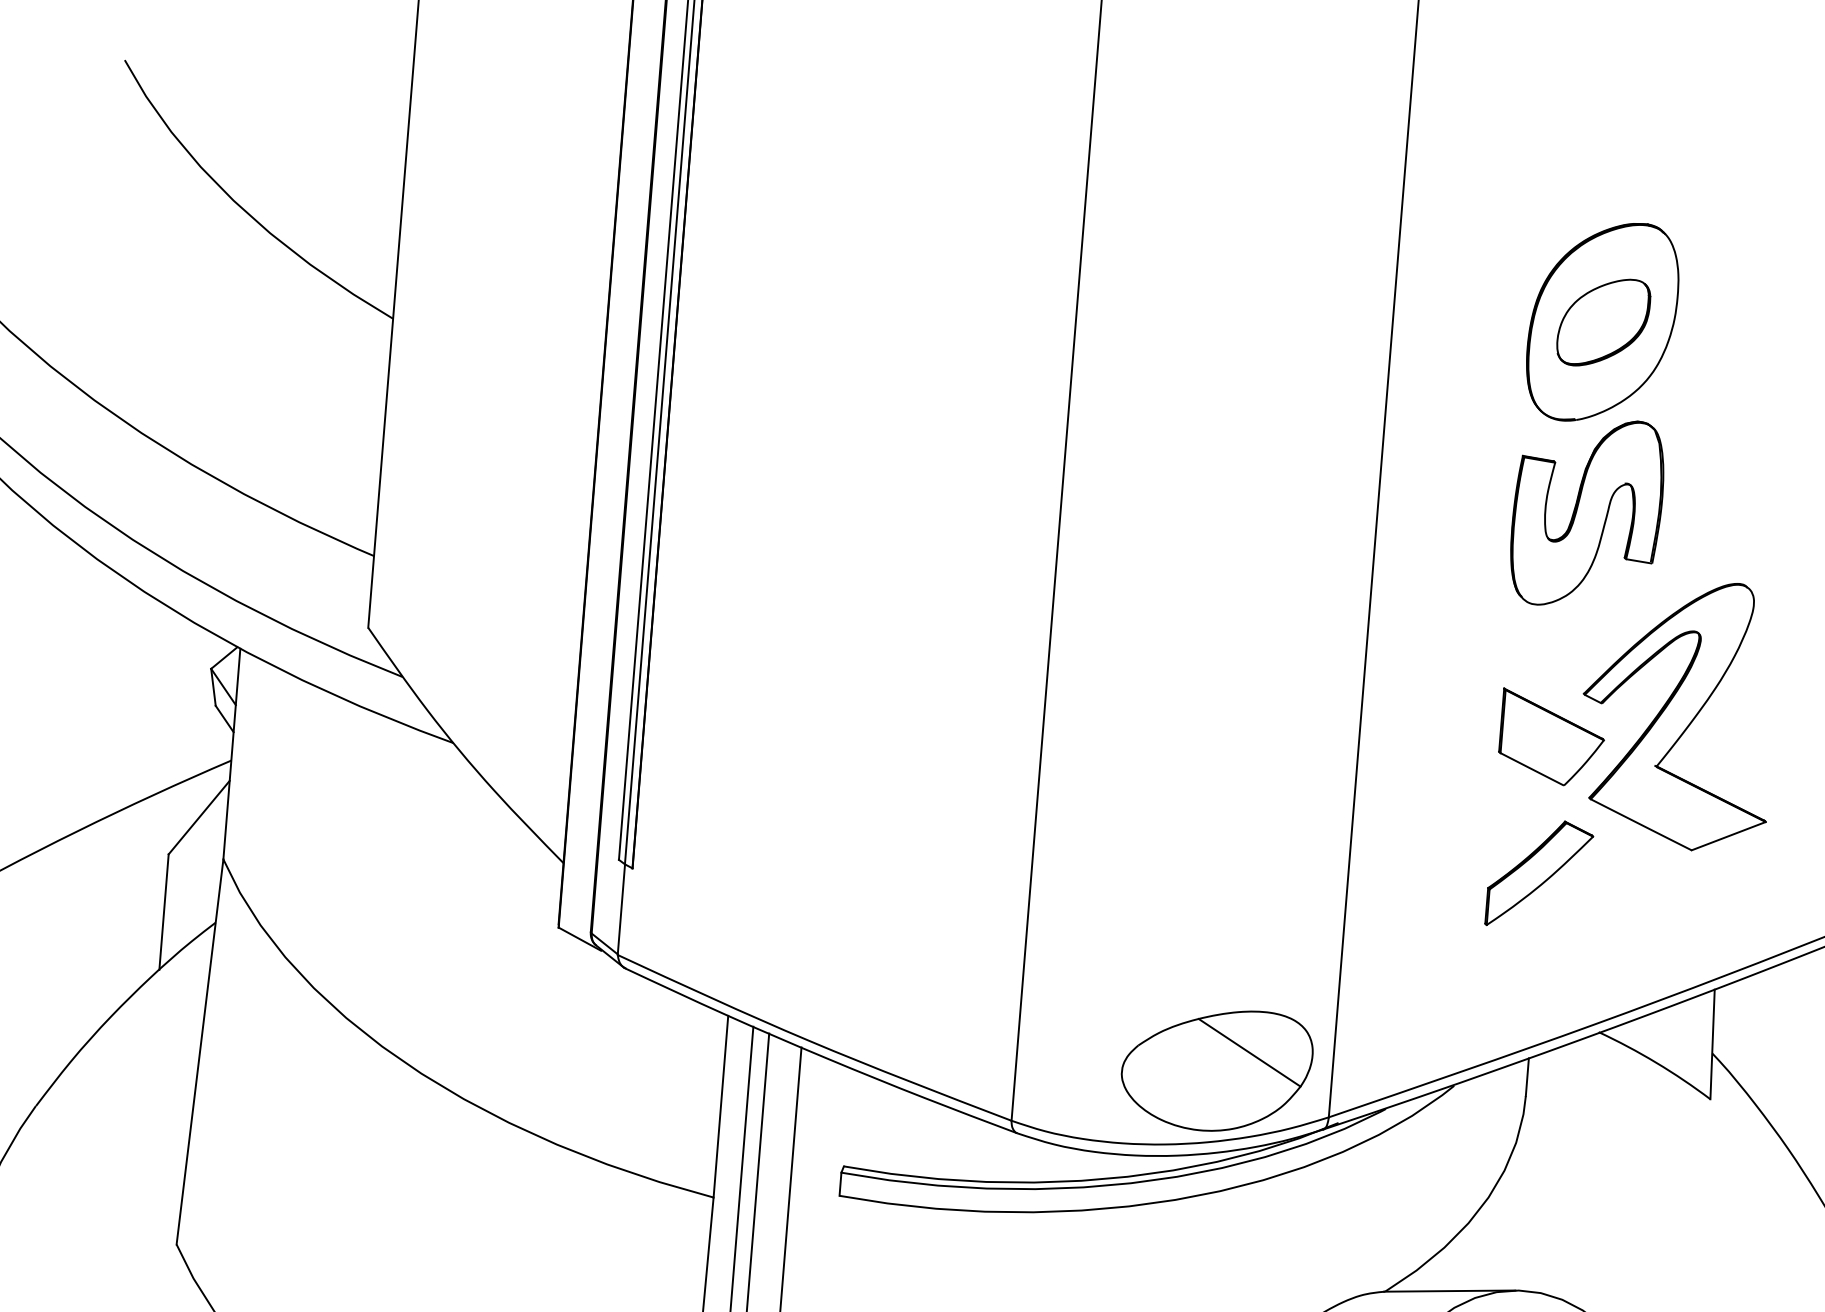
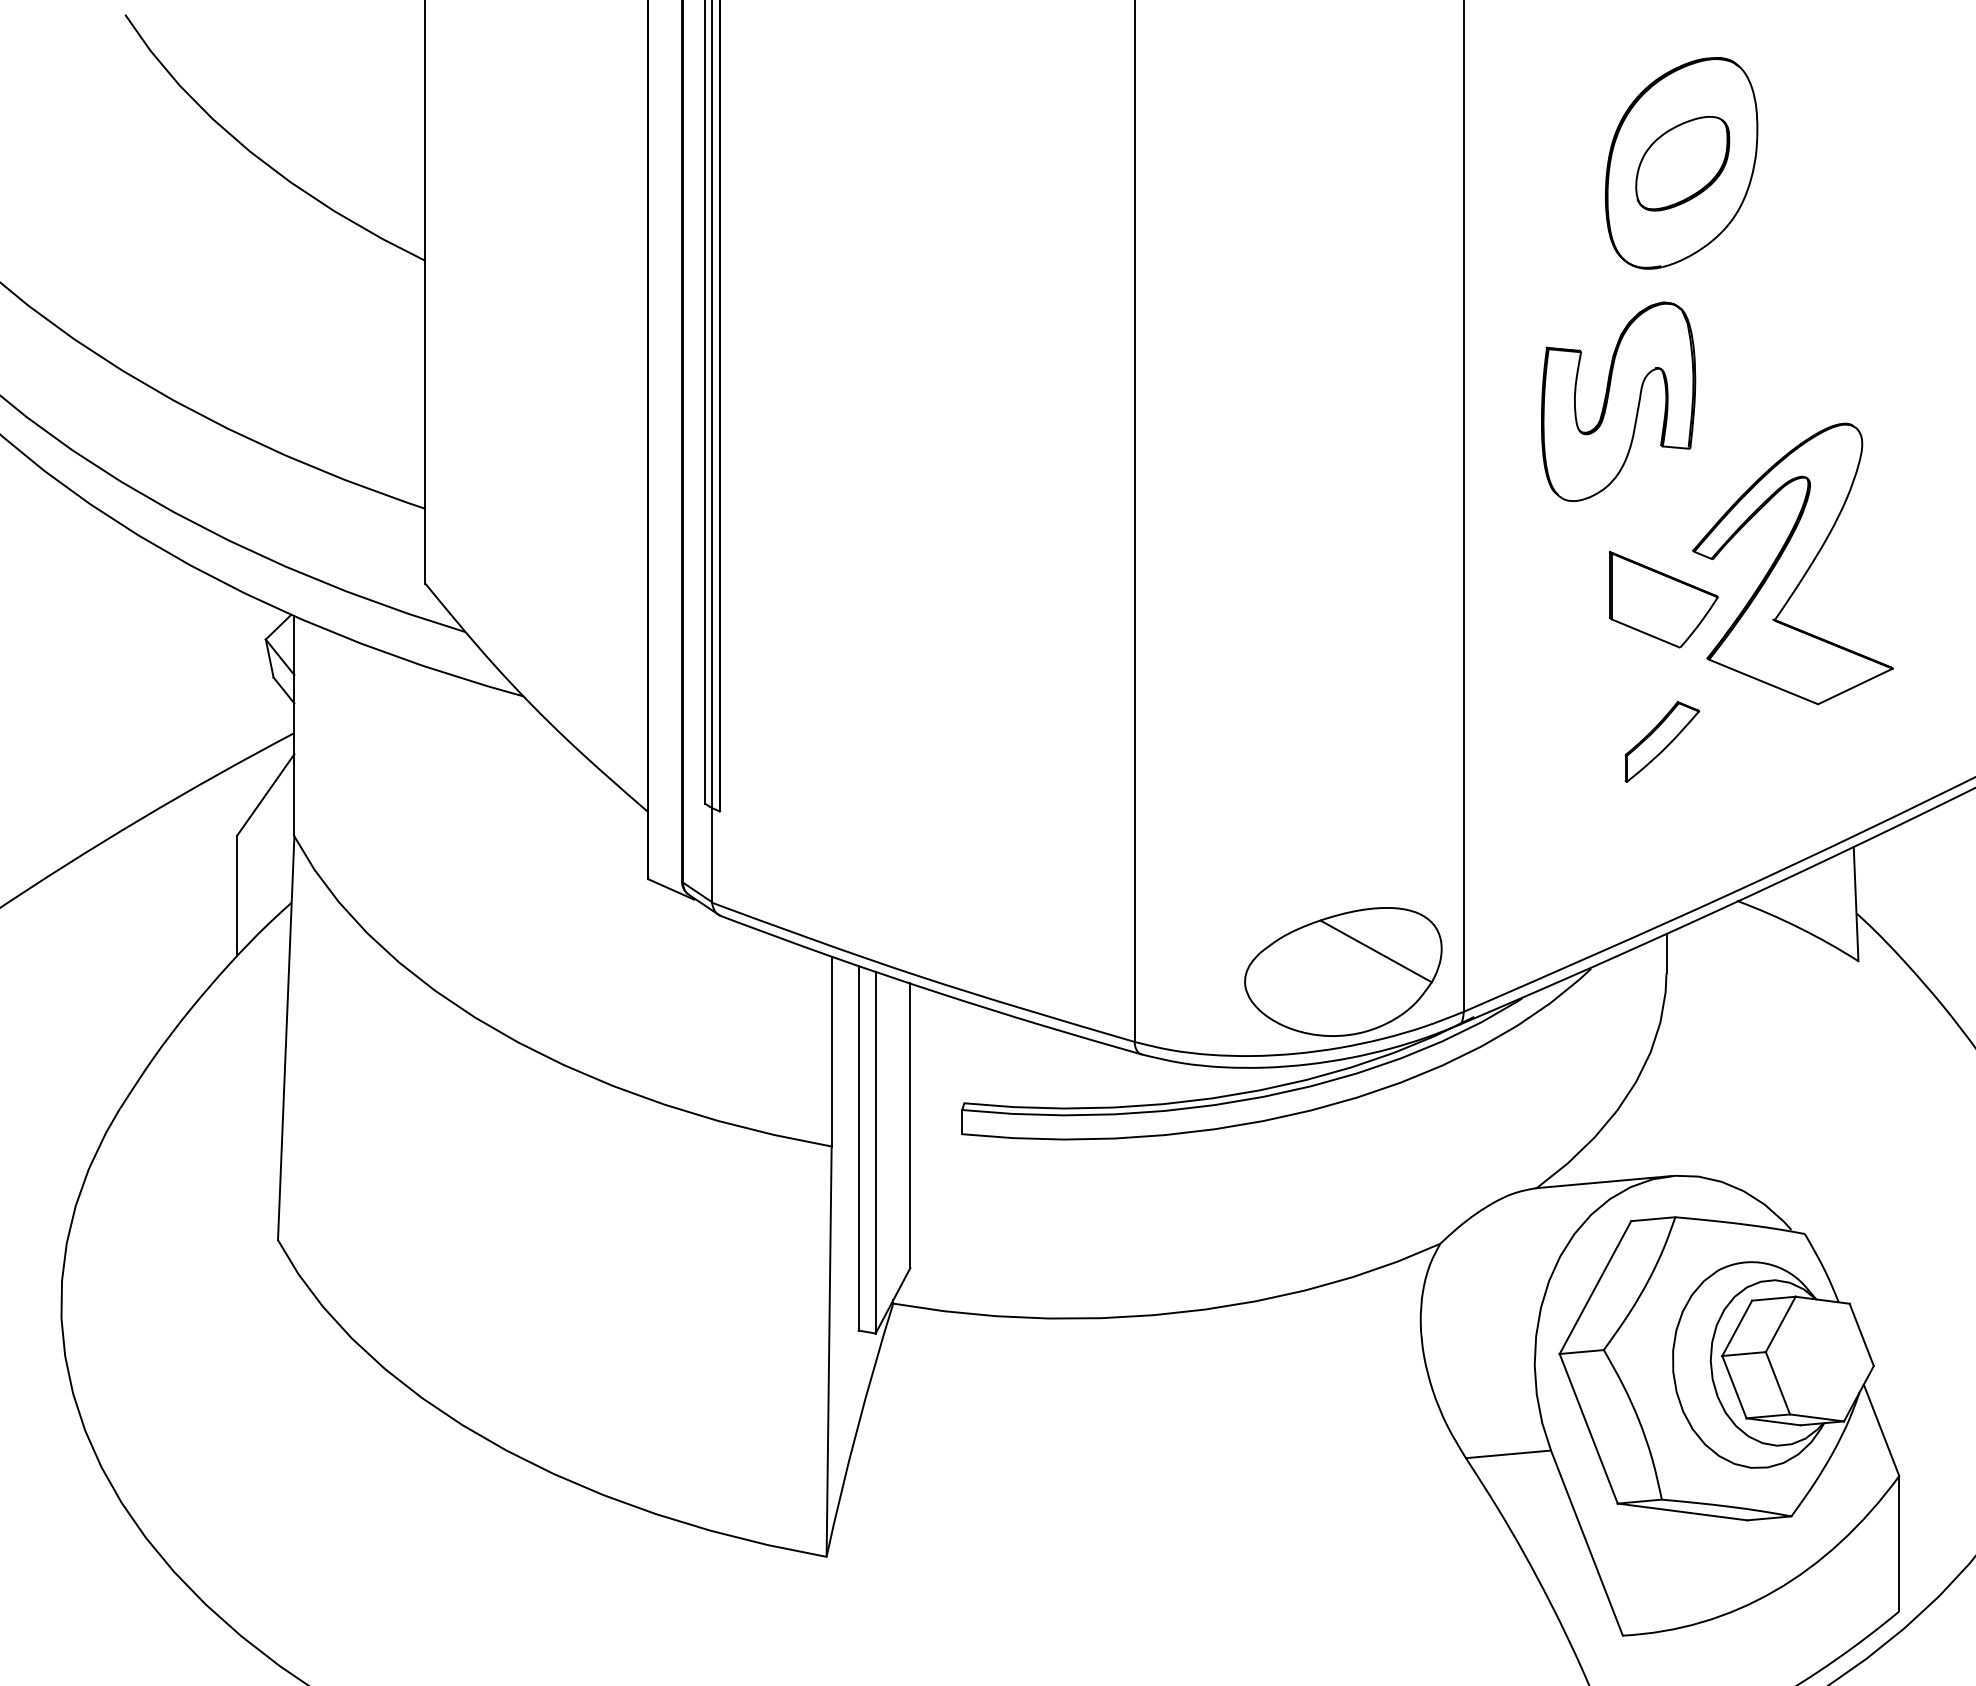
part: (1587, 512) -> (1618, 401), moved
part: (1539, 873) -> (1662, 741), size x0.7

